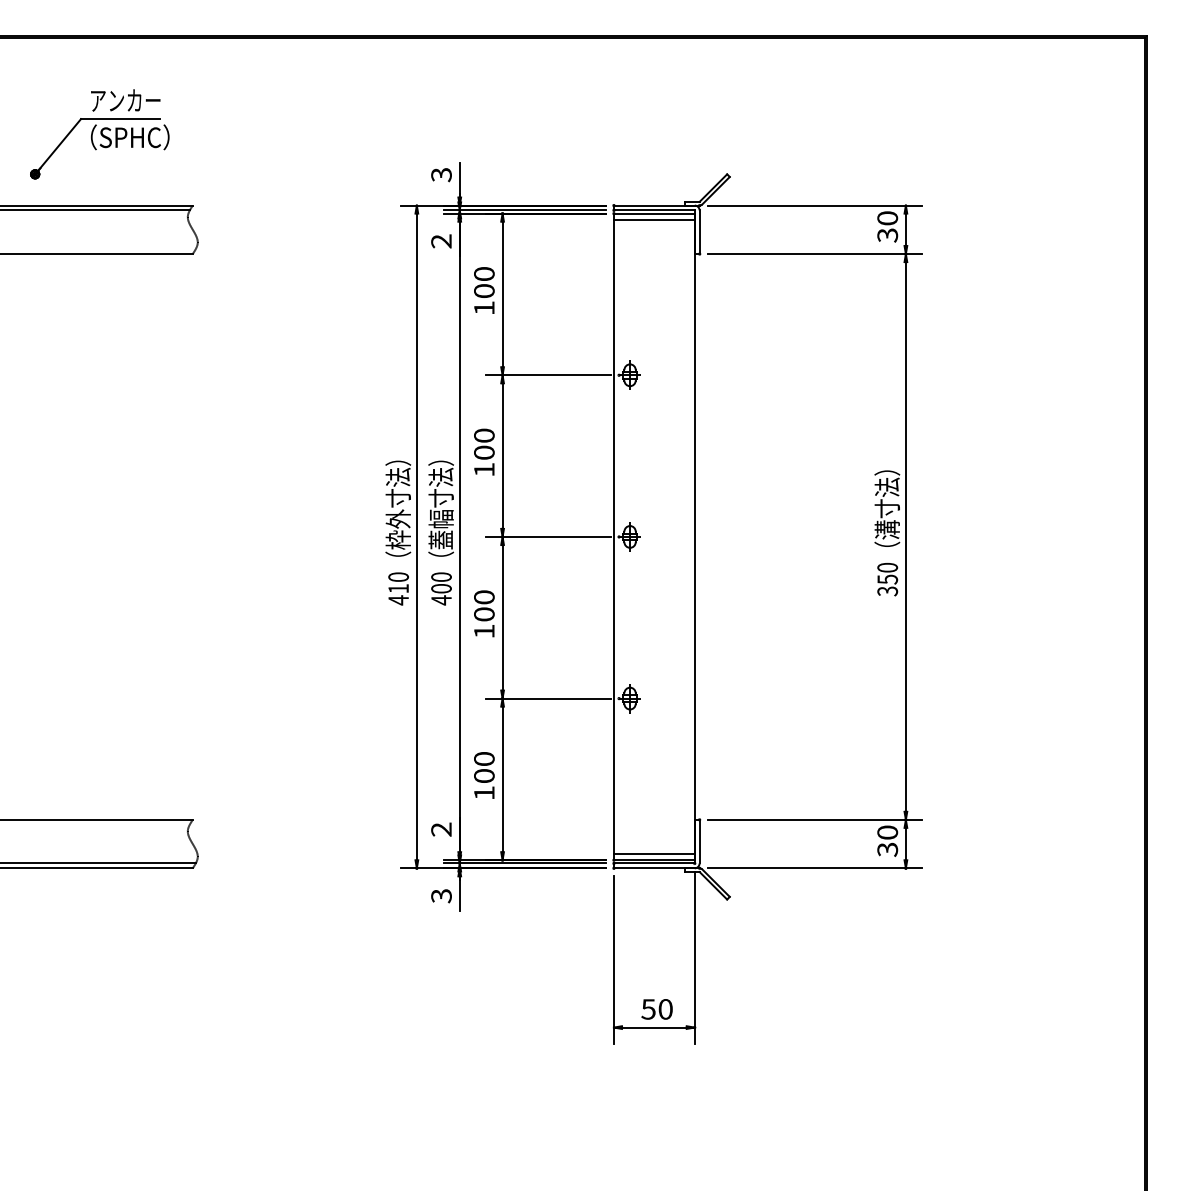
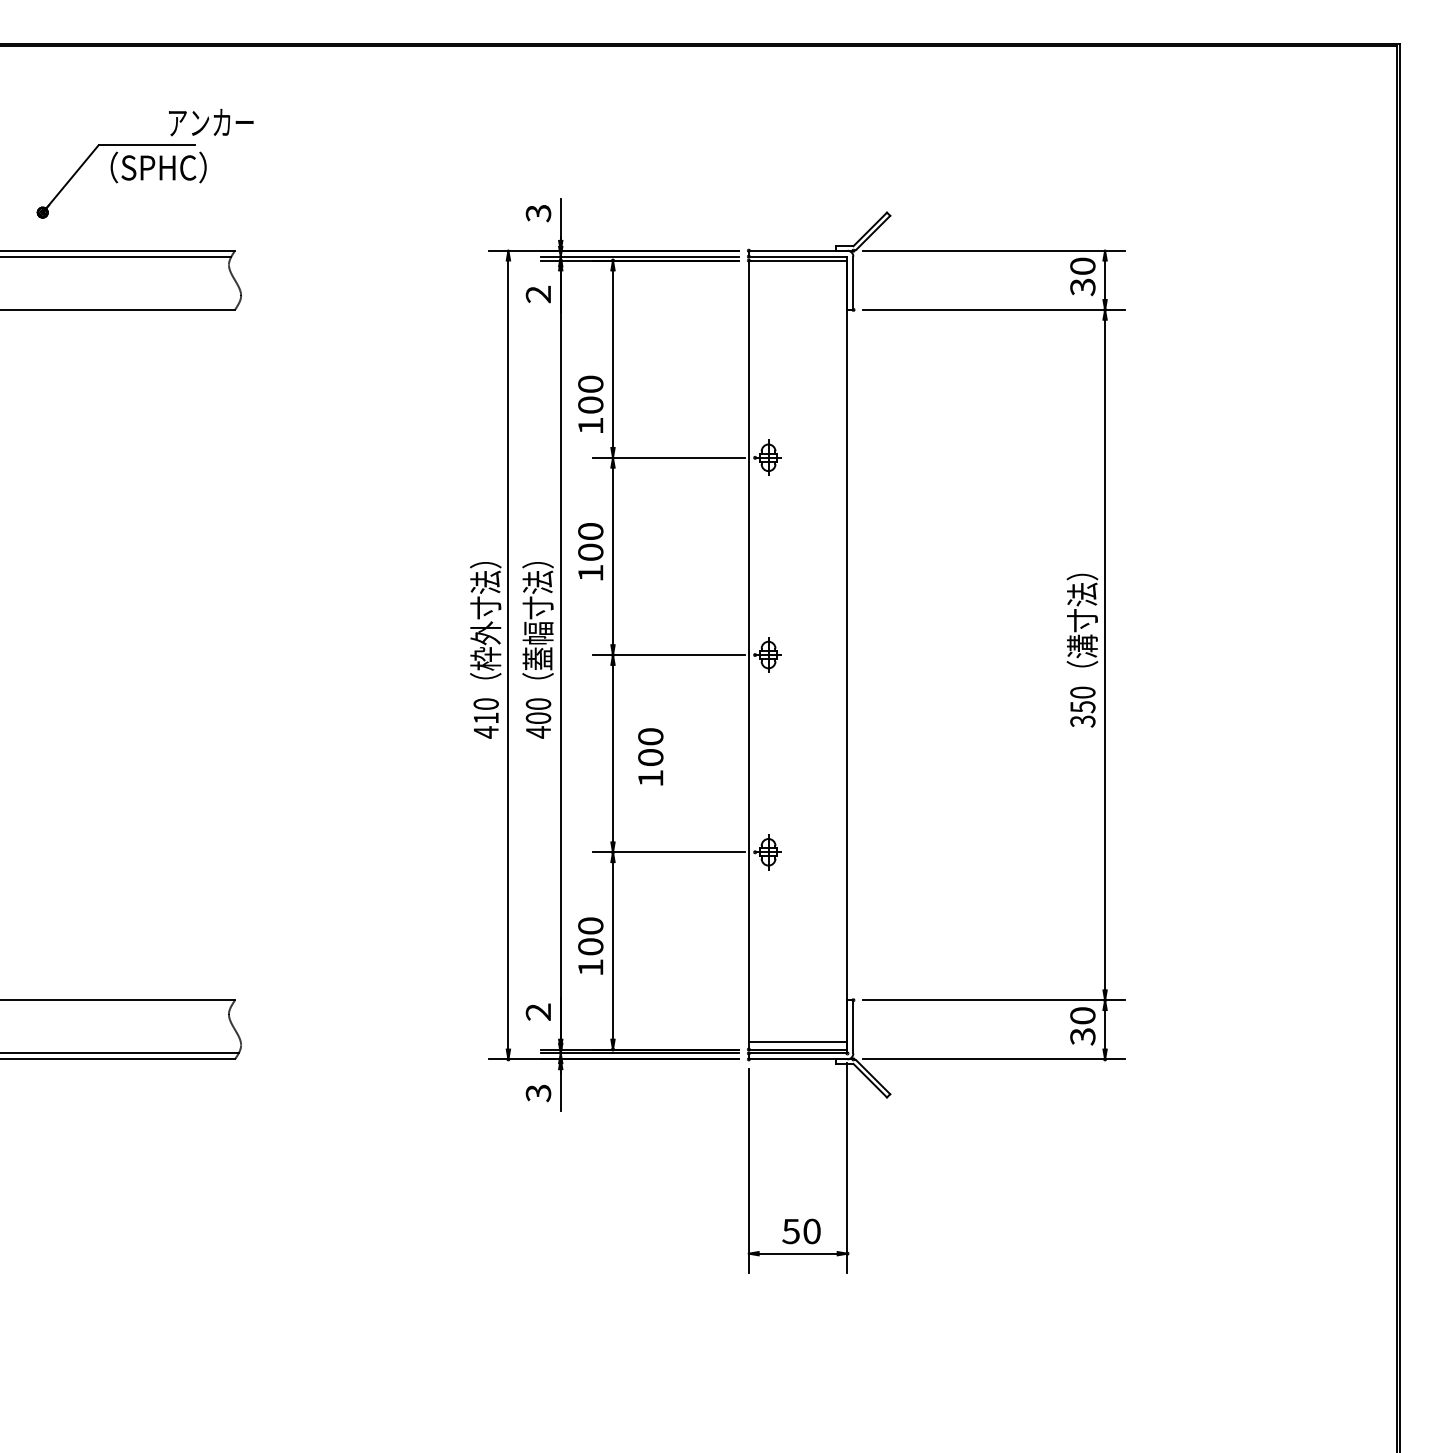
text: (125, 100) -> (211, 122), moved
line: (653, 220) -> (797, 268), removed
text: (484, 289) -> (590, 403), moved
text: (484, 613) -> (650, 756), moved

